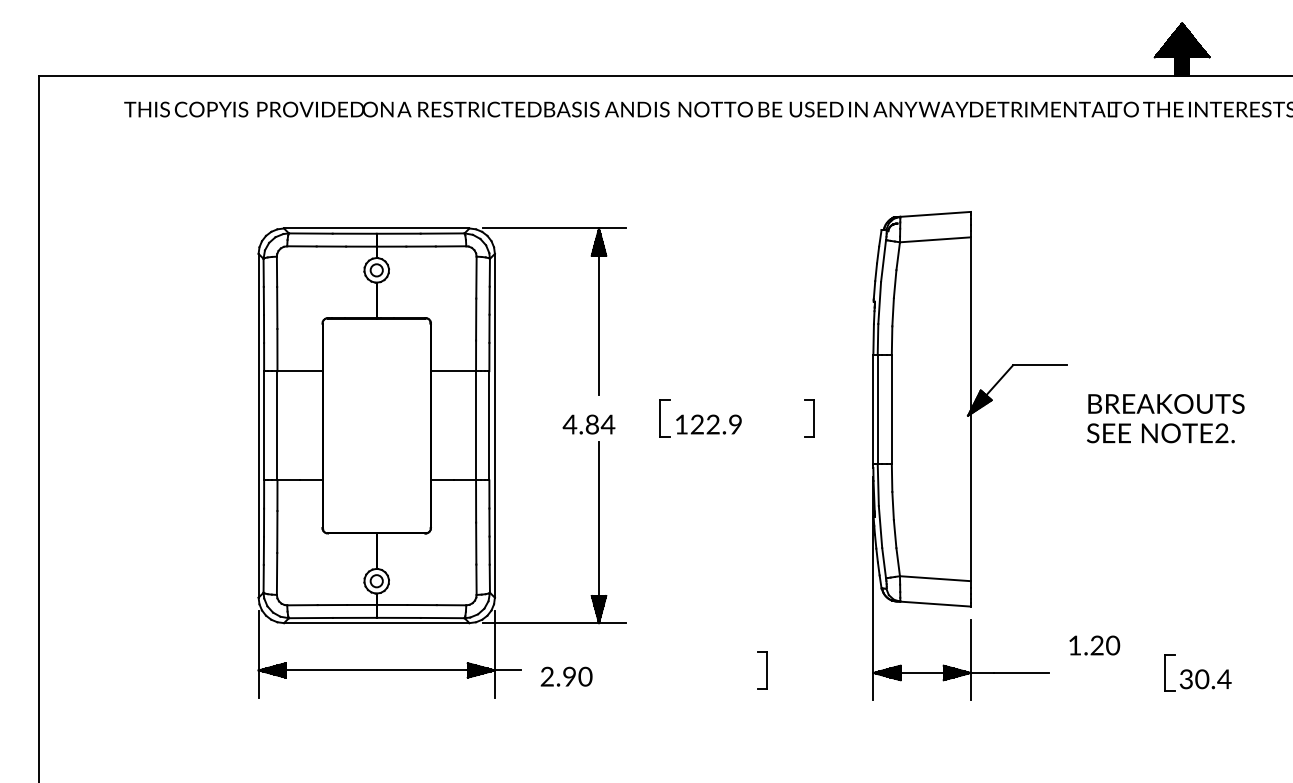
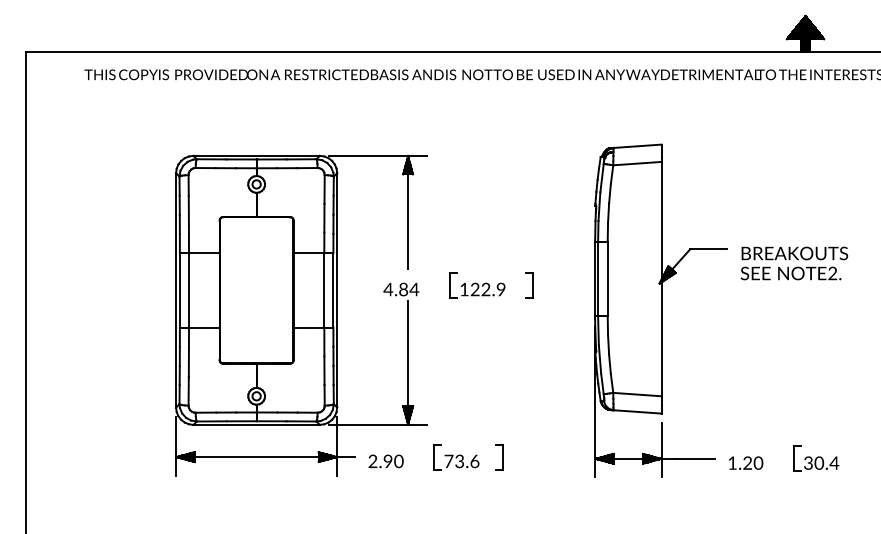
part: (809, 418) -> (529, 285), moved
text: (1165, 418) -> (794, 263), moved
text: (1095, 644) -> (746, 462), moved
part: (669, 671) -> (456, 457), added
part: (762, 671) -> (499, 457), moved

